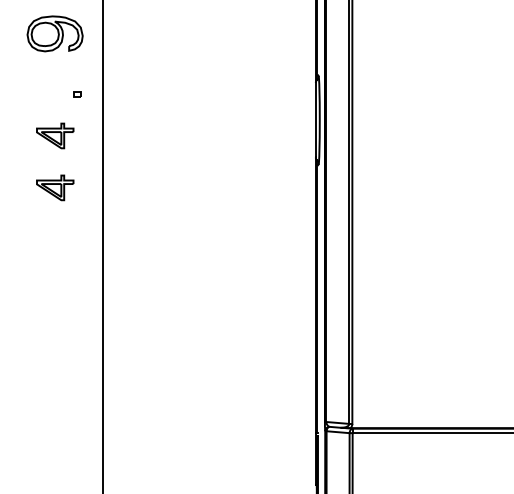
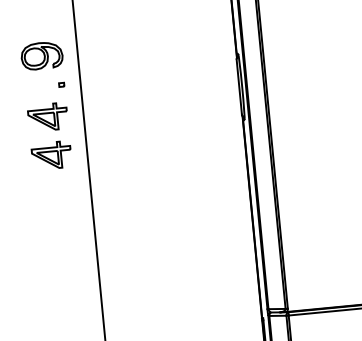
part: (54, 33) -> (41, 55), moved
part: (55, 135) -> (48, 116), size x1.43
part: (55, 187) -> (51, 155), size x1.43

